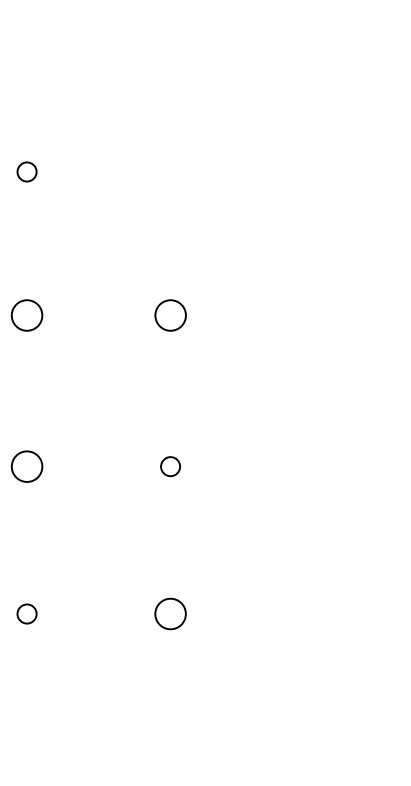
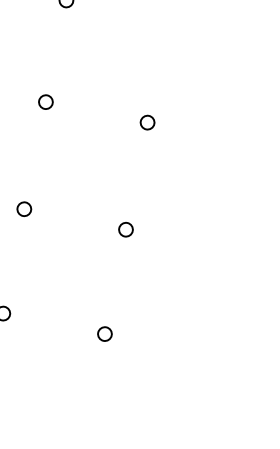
circle: (26, 315) -> (45, 102), size x0.62
circle: (170, 315) -> (147, 122), size x0.62
circle: (26, 466) -> (23, 209), size x0.62
circle: (170, 613) -> (104, 333), size x0.62

